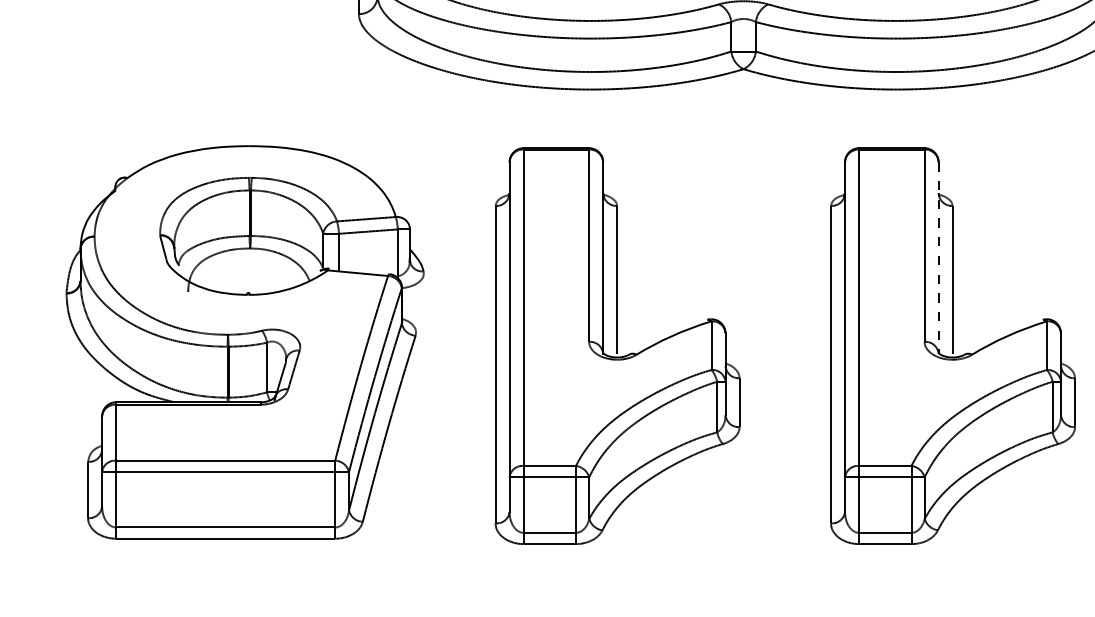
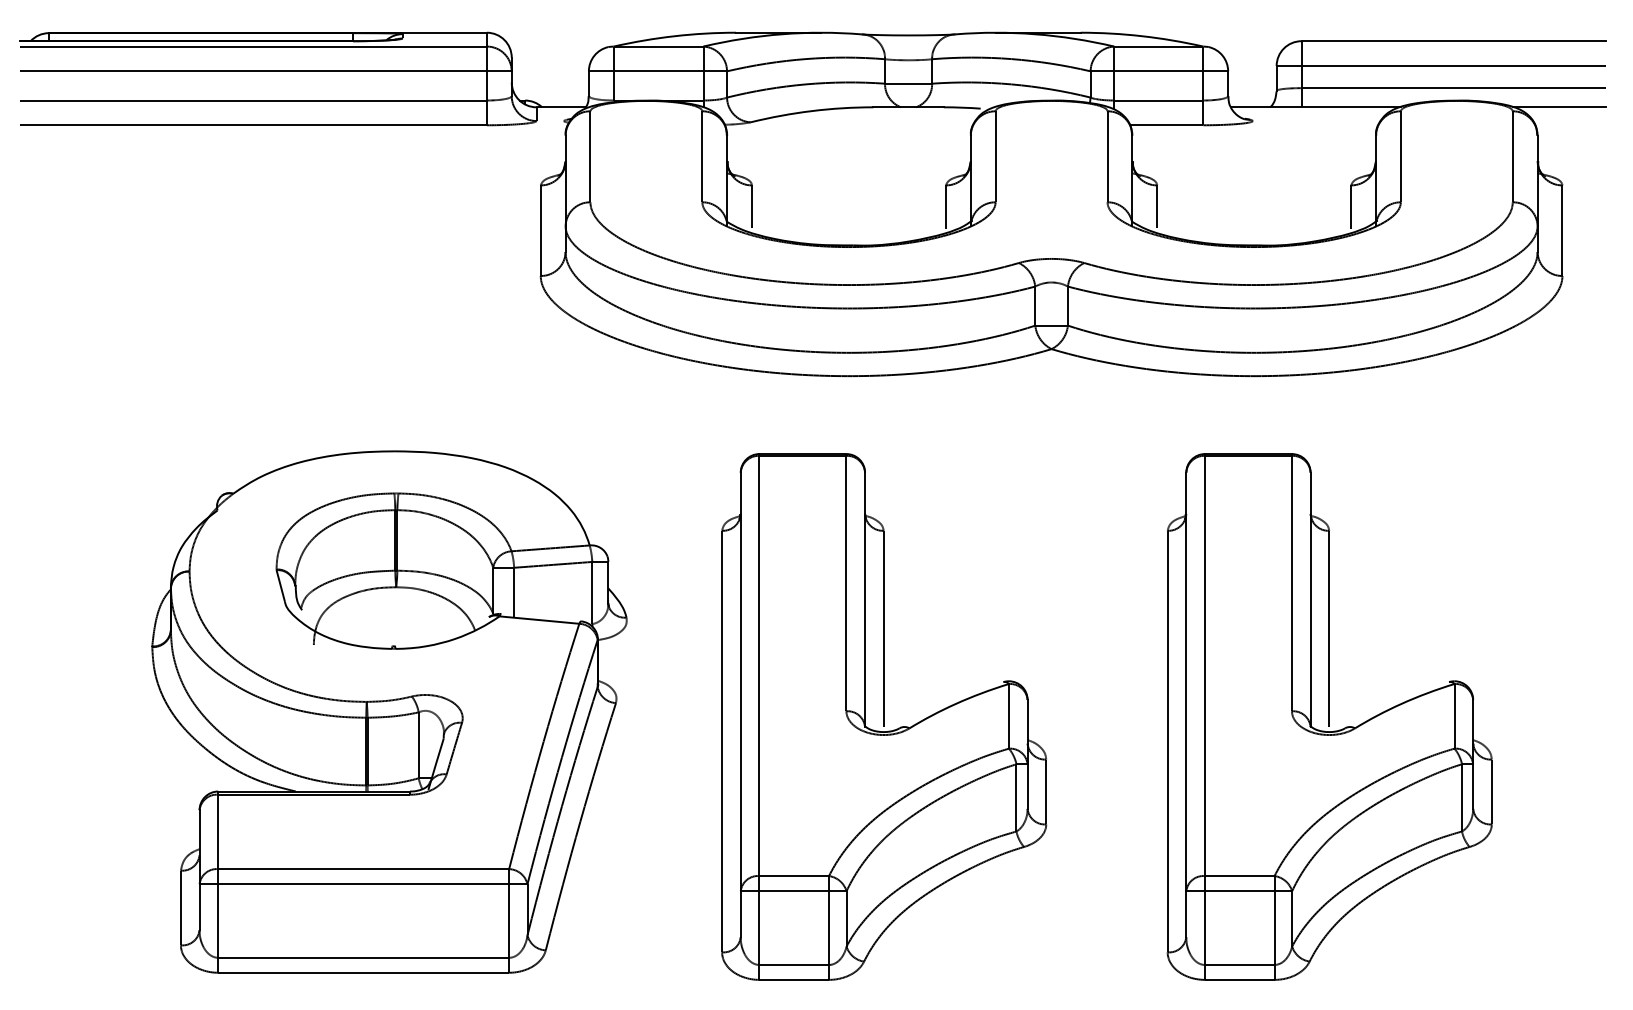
line: (938, 258) -> (1310, 600), dashed -> solid

